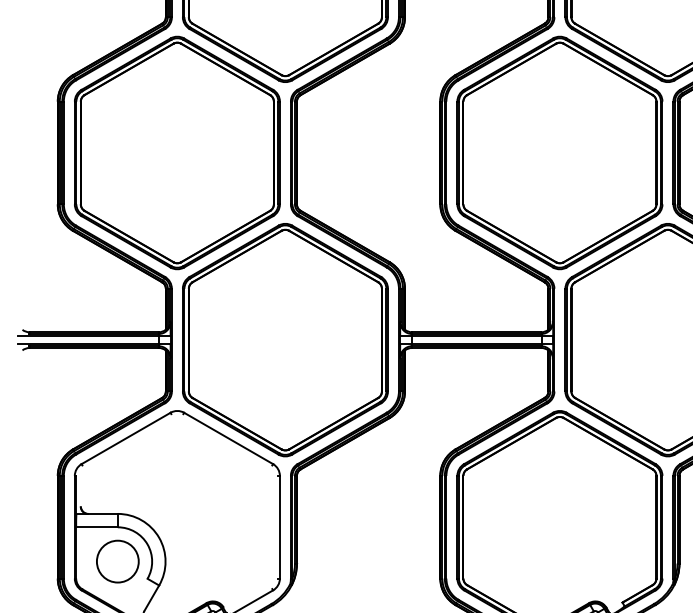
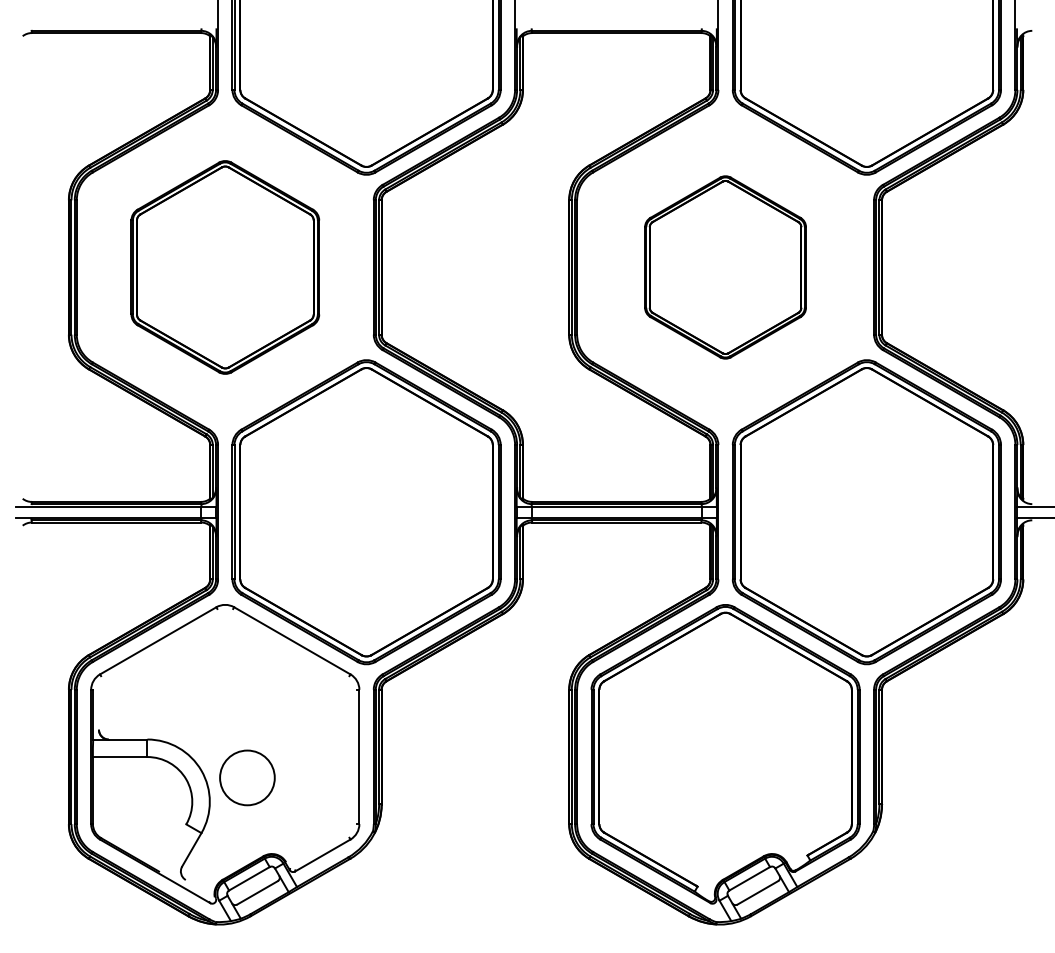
part: (177, 153) -> (225, 267), size x0.7
part: (559, 153) -> (725, 267), size x0.6
circle: (117, 561) -> (247, 777), moved

